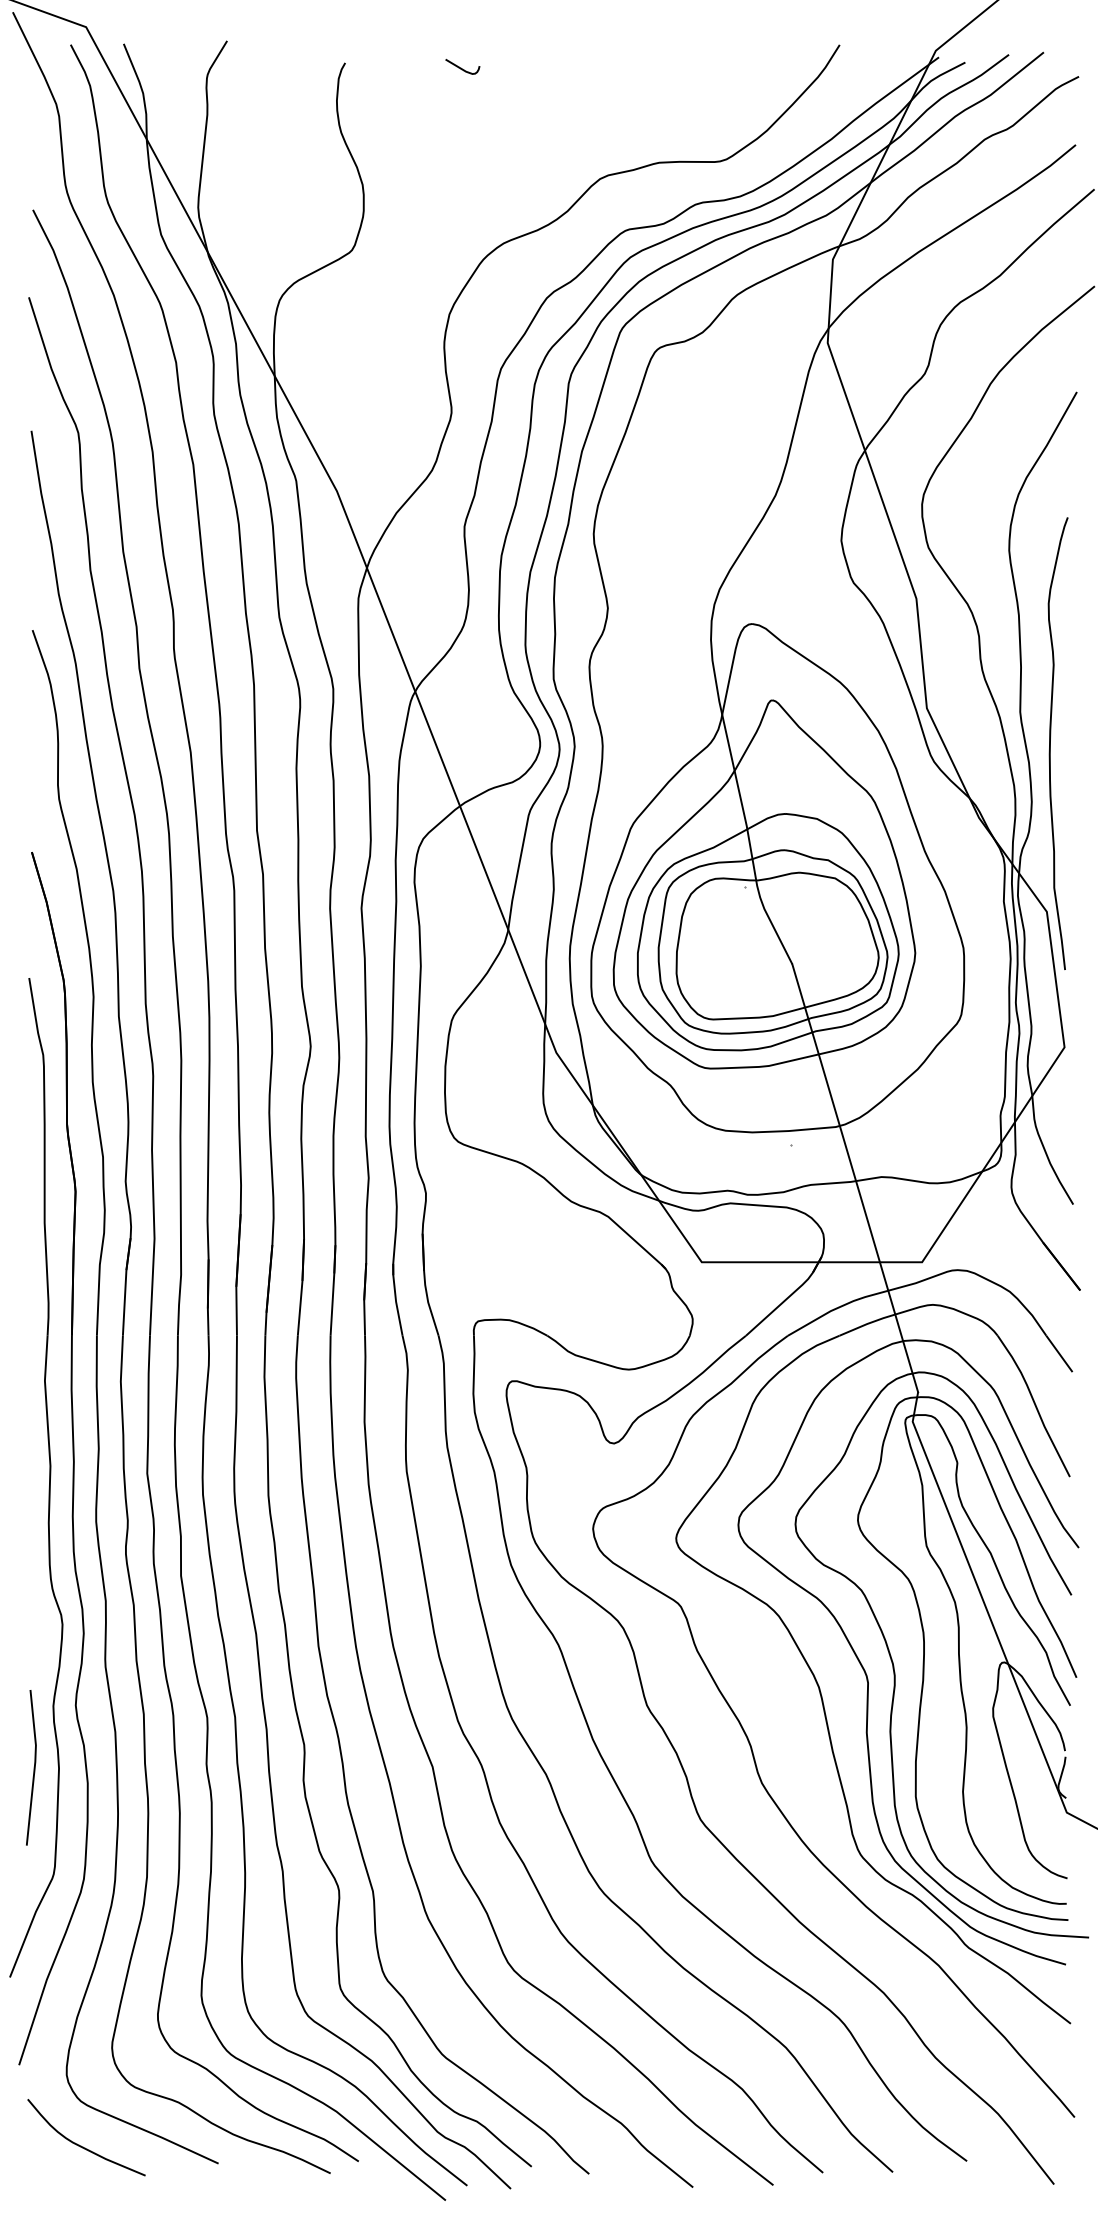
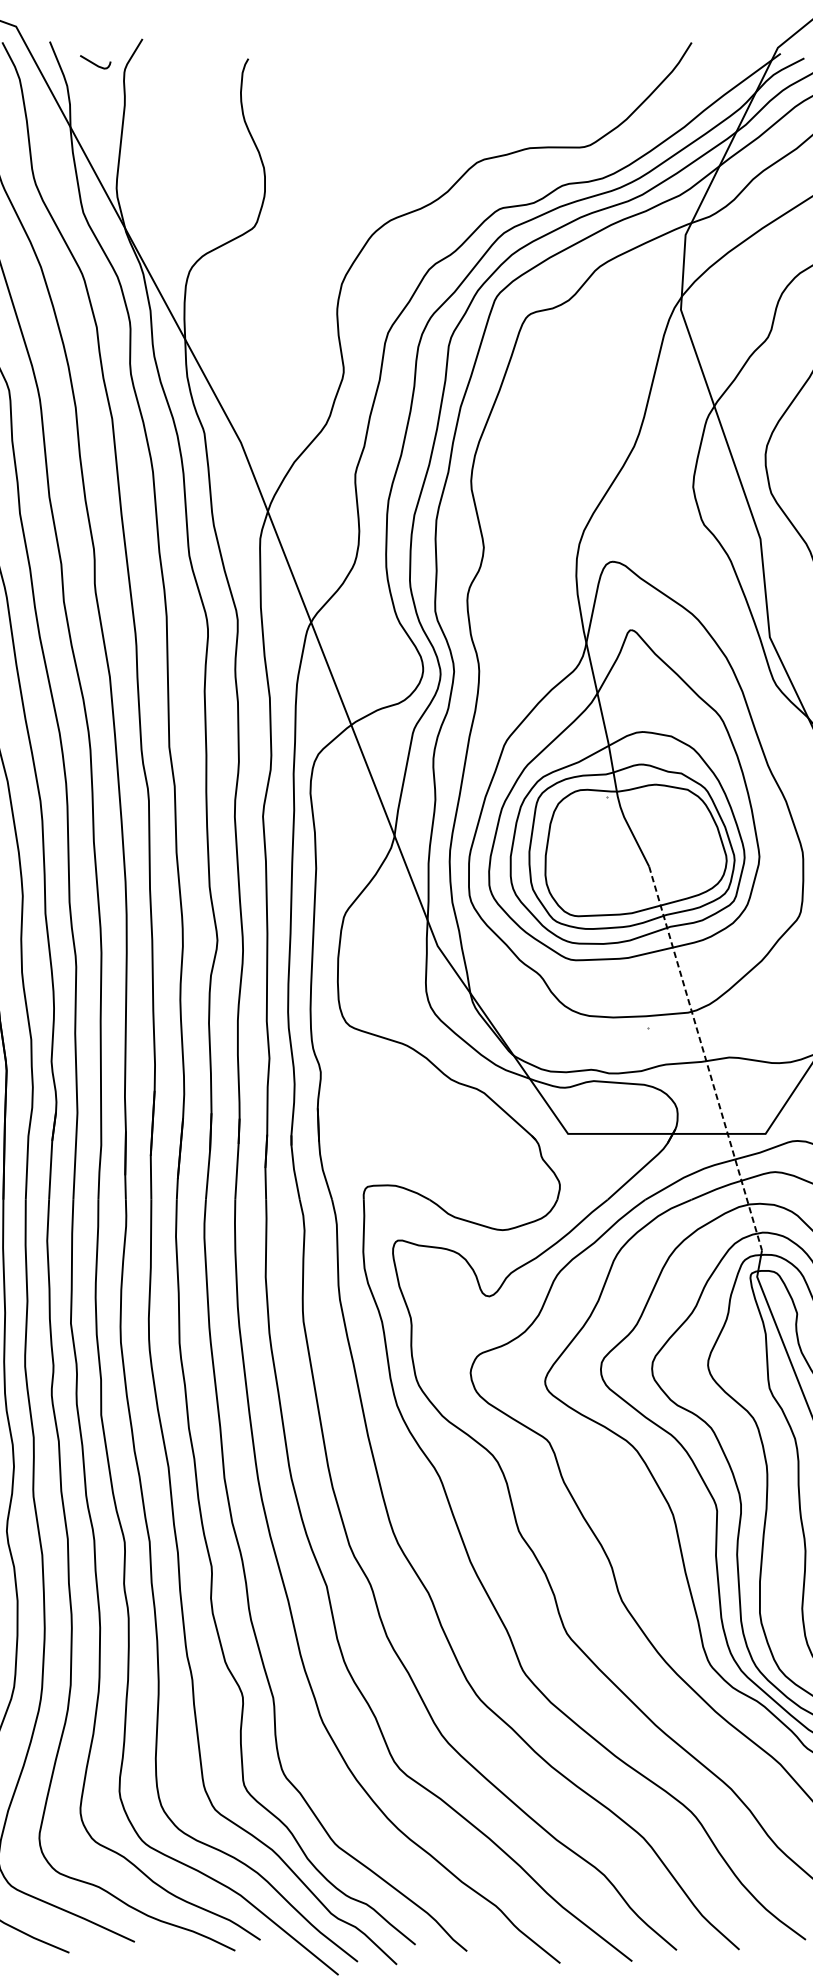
curve: (461, 67) -> (94, 62), moved
line: (855, 1178) -> (705, 1058), solid -> dashed

